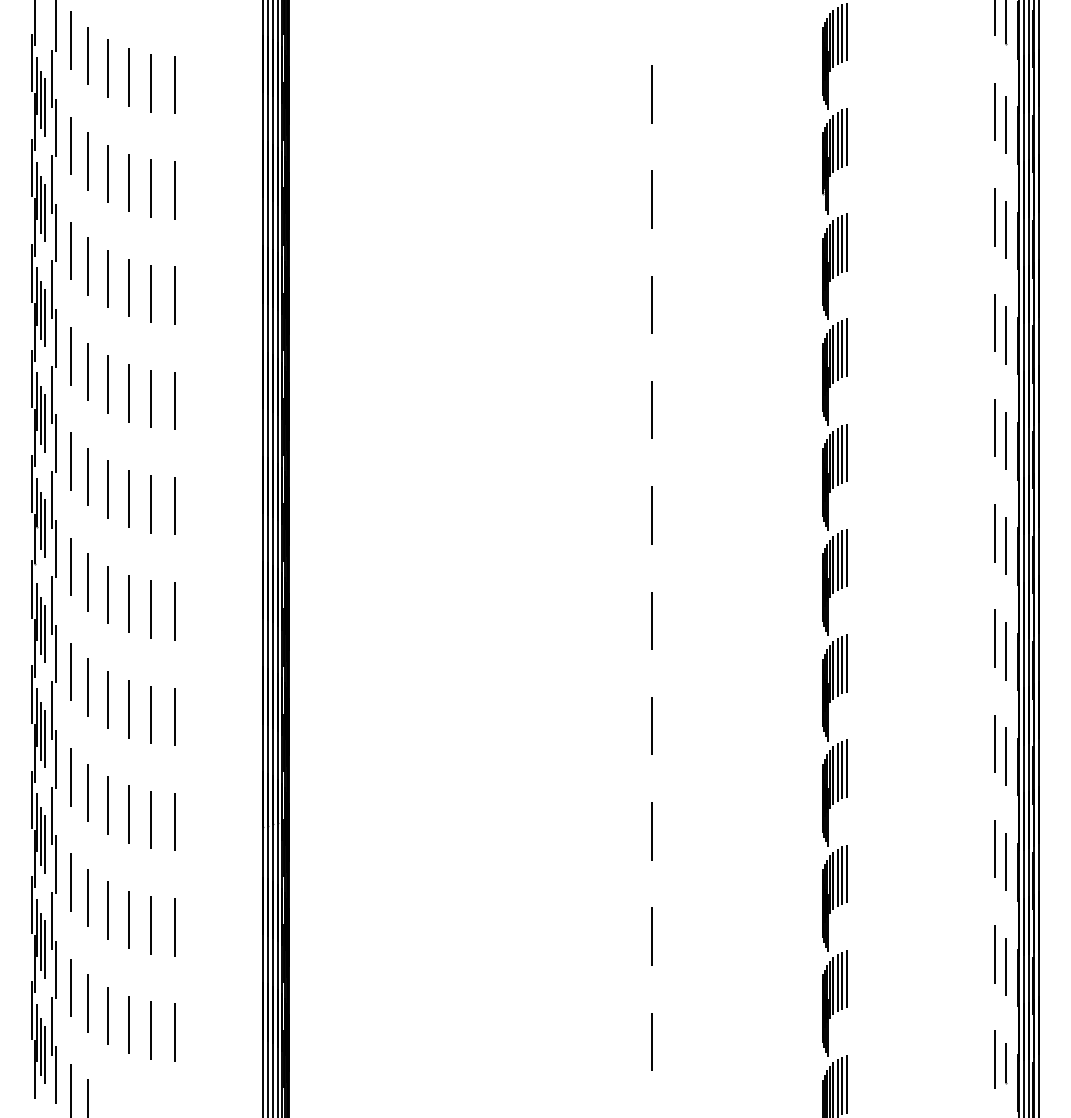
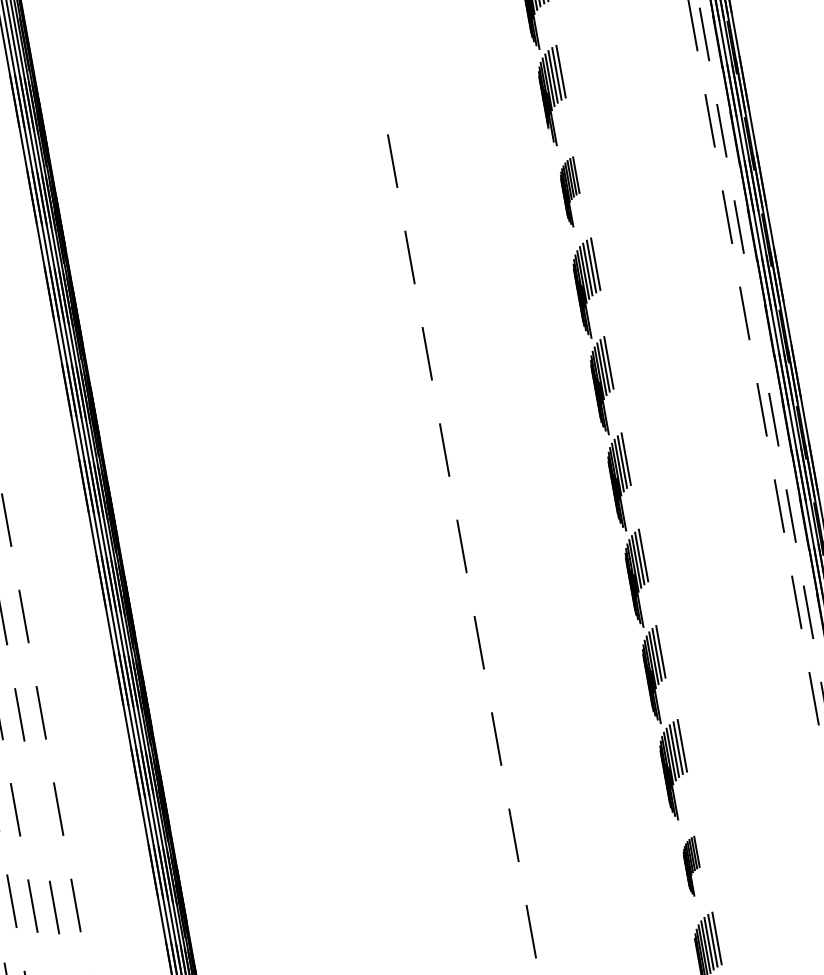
line: (651, 94) -> (375, 64), removed
part: (834, 266) -> (571, 192), size x0.7
line: (1005, 440) -> (756, 323), removed
line: (846, 452) -> (612, 360), removed
line: (846, 557) -> (629, 456), removed
line: (846, 663) -> (647, 553), removed
line: (846, 768) -> (664, 649), removed
line: (150, 819) -> (36, 810), removed
part: (834, 1003) -> (692, 866), size x0.6

